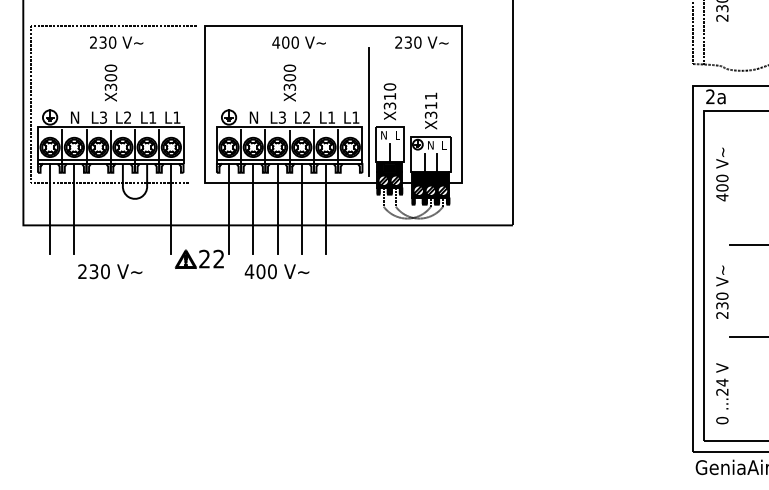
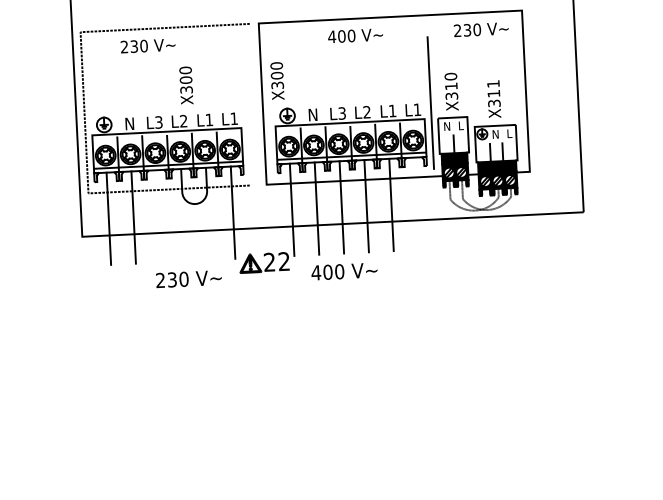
text: (116, 42) -> (148, 45), moved
text: (110, 82) -> (185, 85), moved
text: (289, 82) -> (277, 80), moved
text: (110, 271) -> (189, 278), moved

